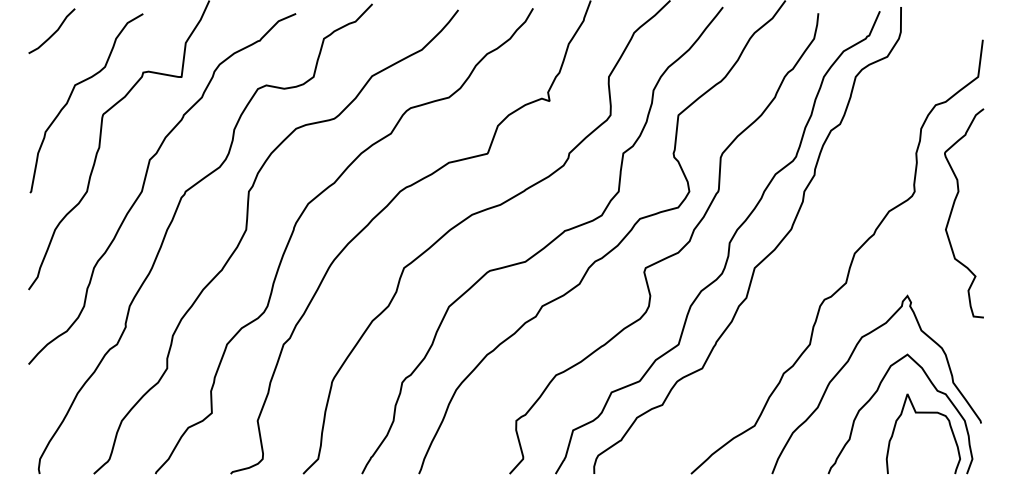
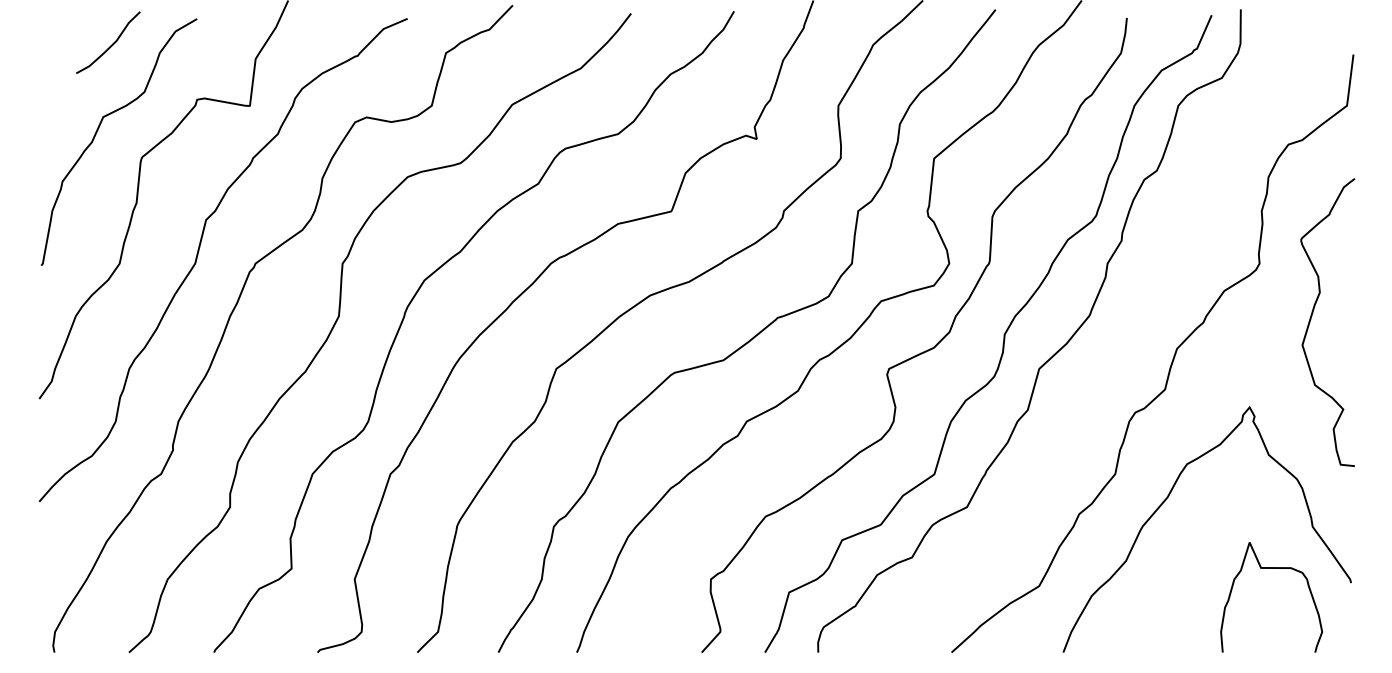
curve: (54, 32) -> (111, 44), moved
curve: (953, 208) -> (1312, 316), moved
curve: (876, 393) -> (1206, 541), removed

